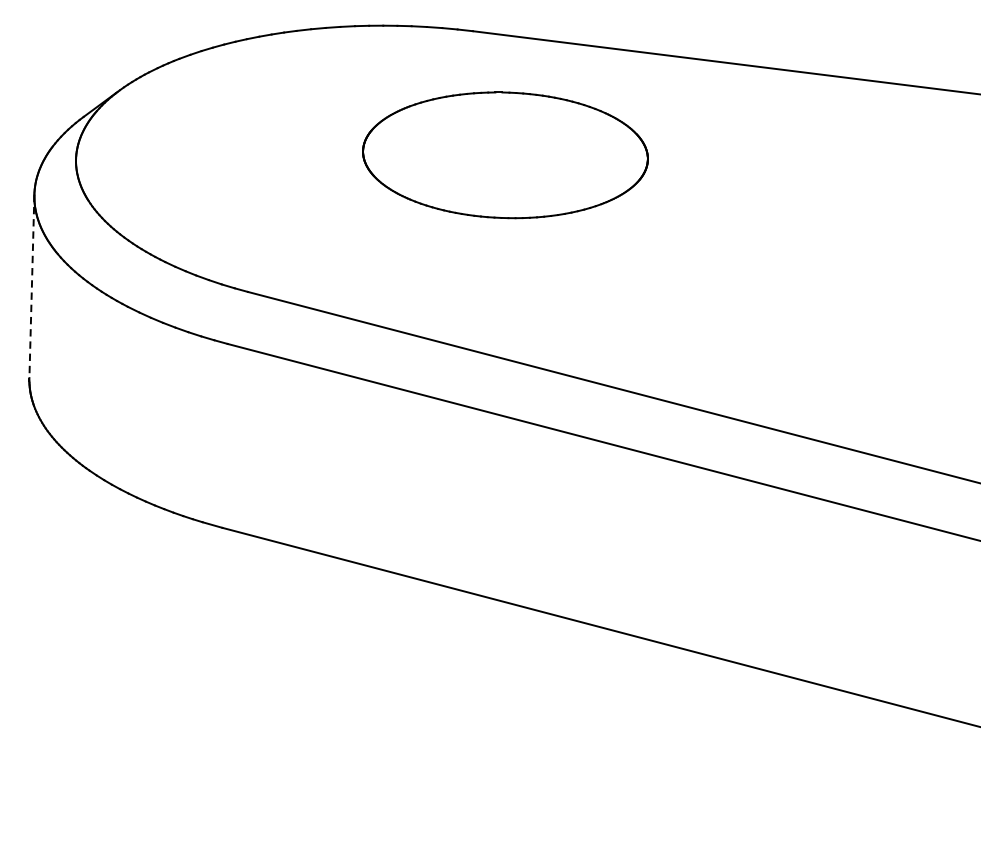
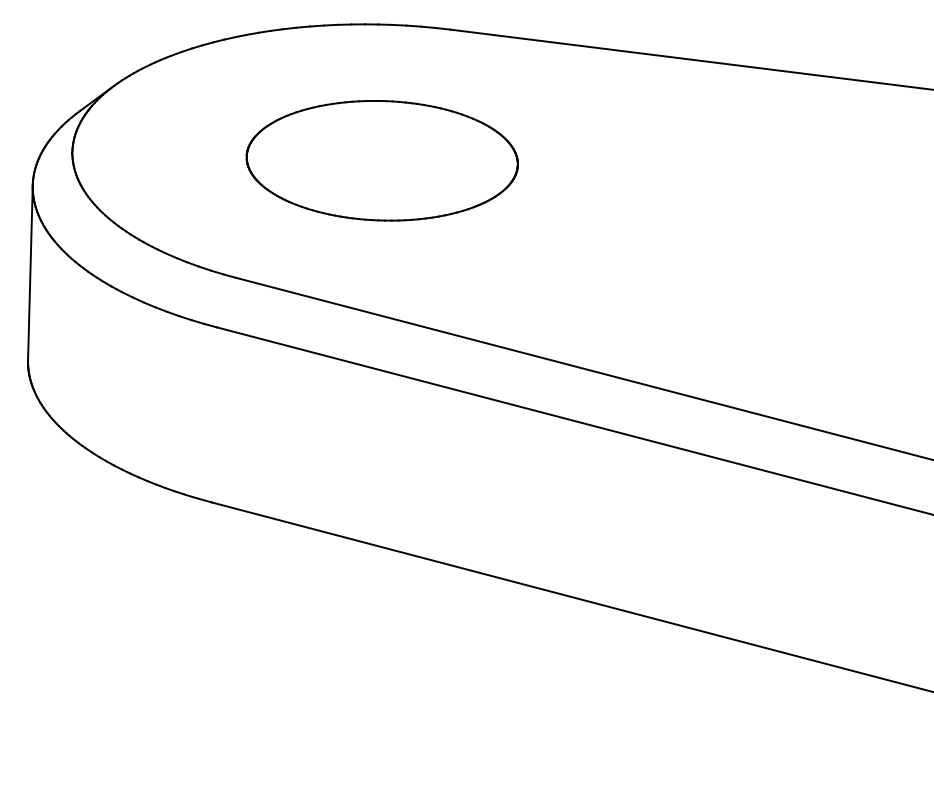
part: (504, 155) -> (381, 160), moved
line: (32, 287) -> (30, 273), dashed -> solid

